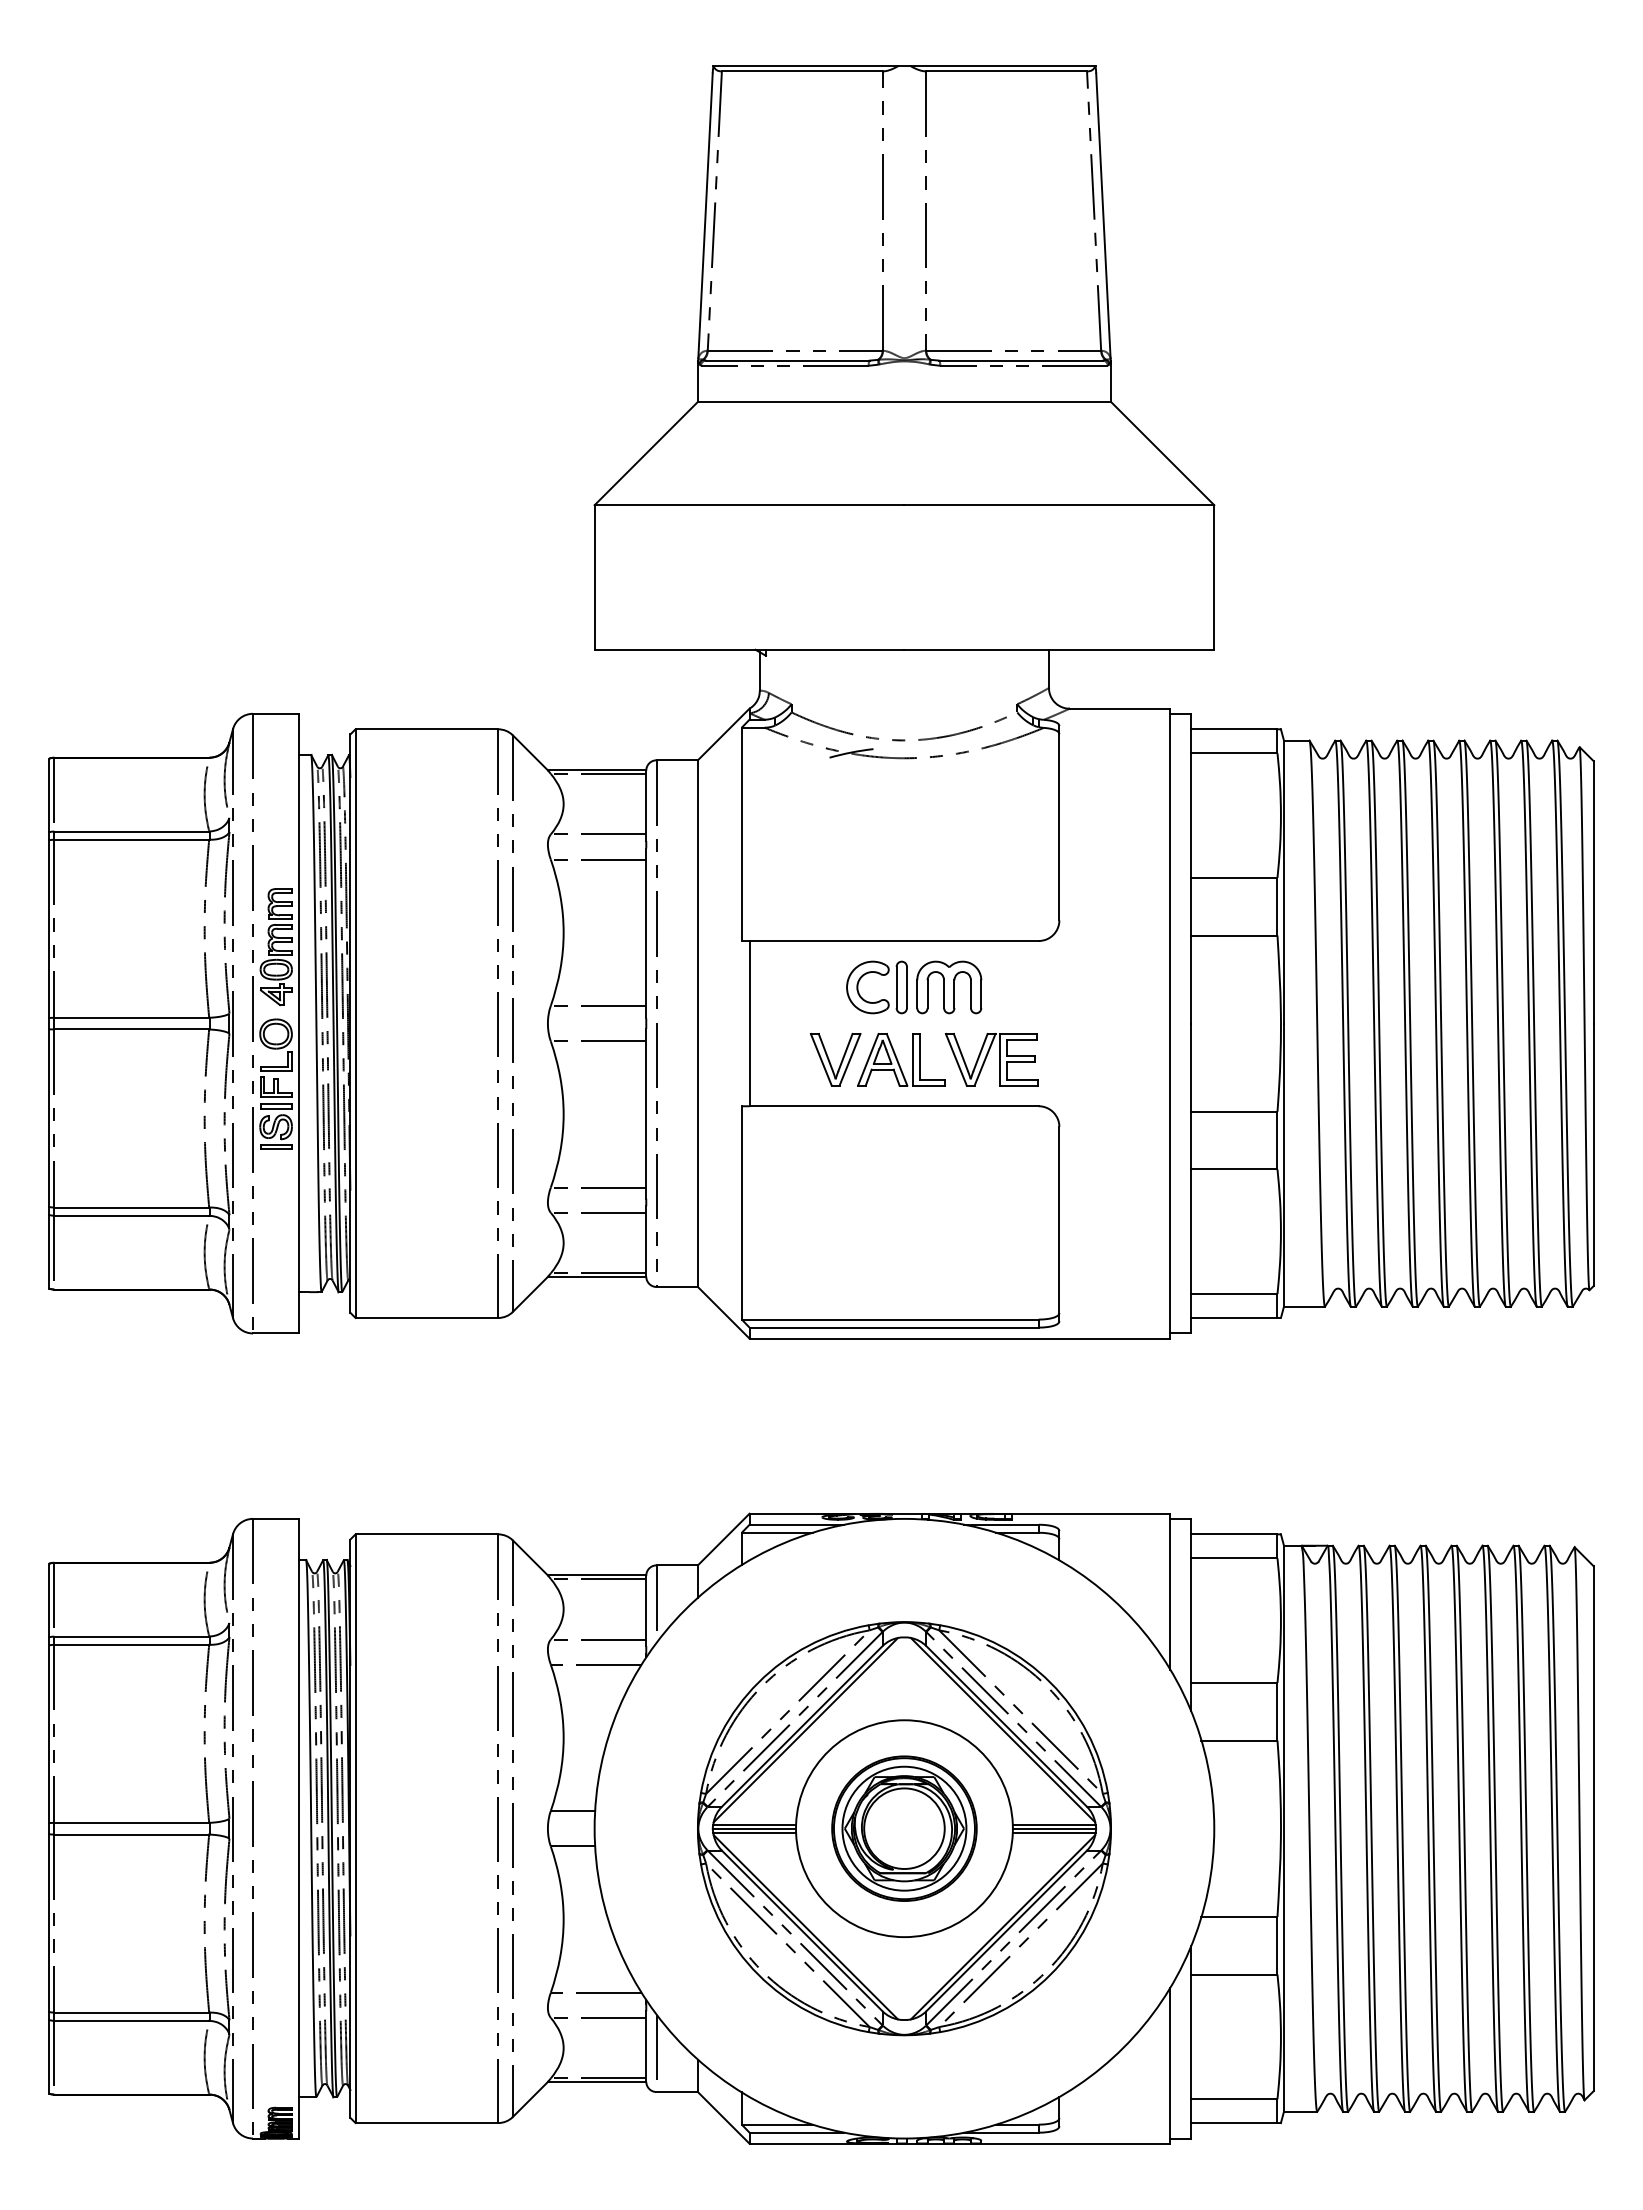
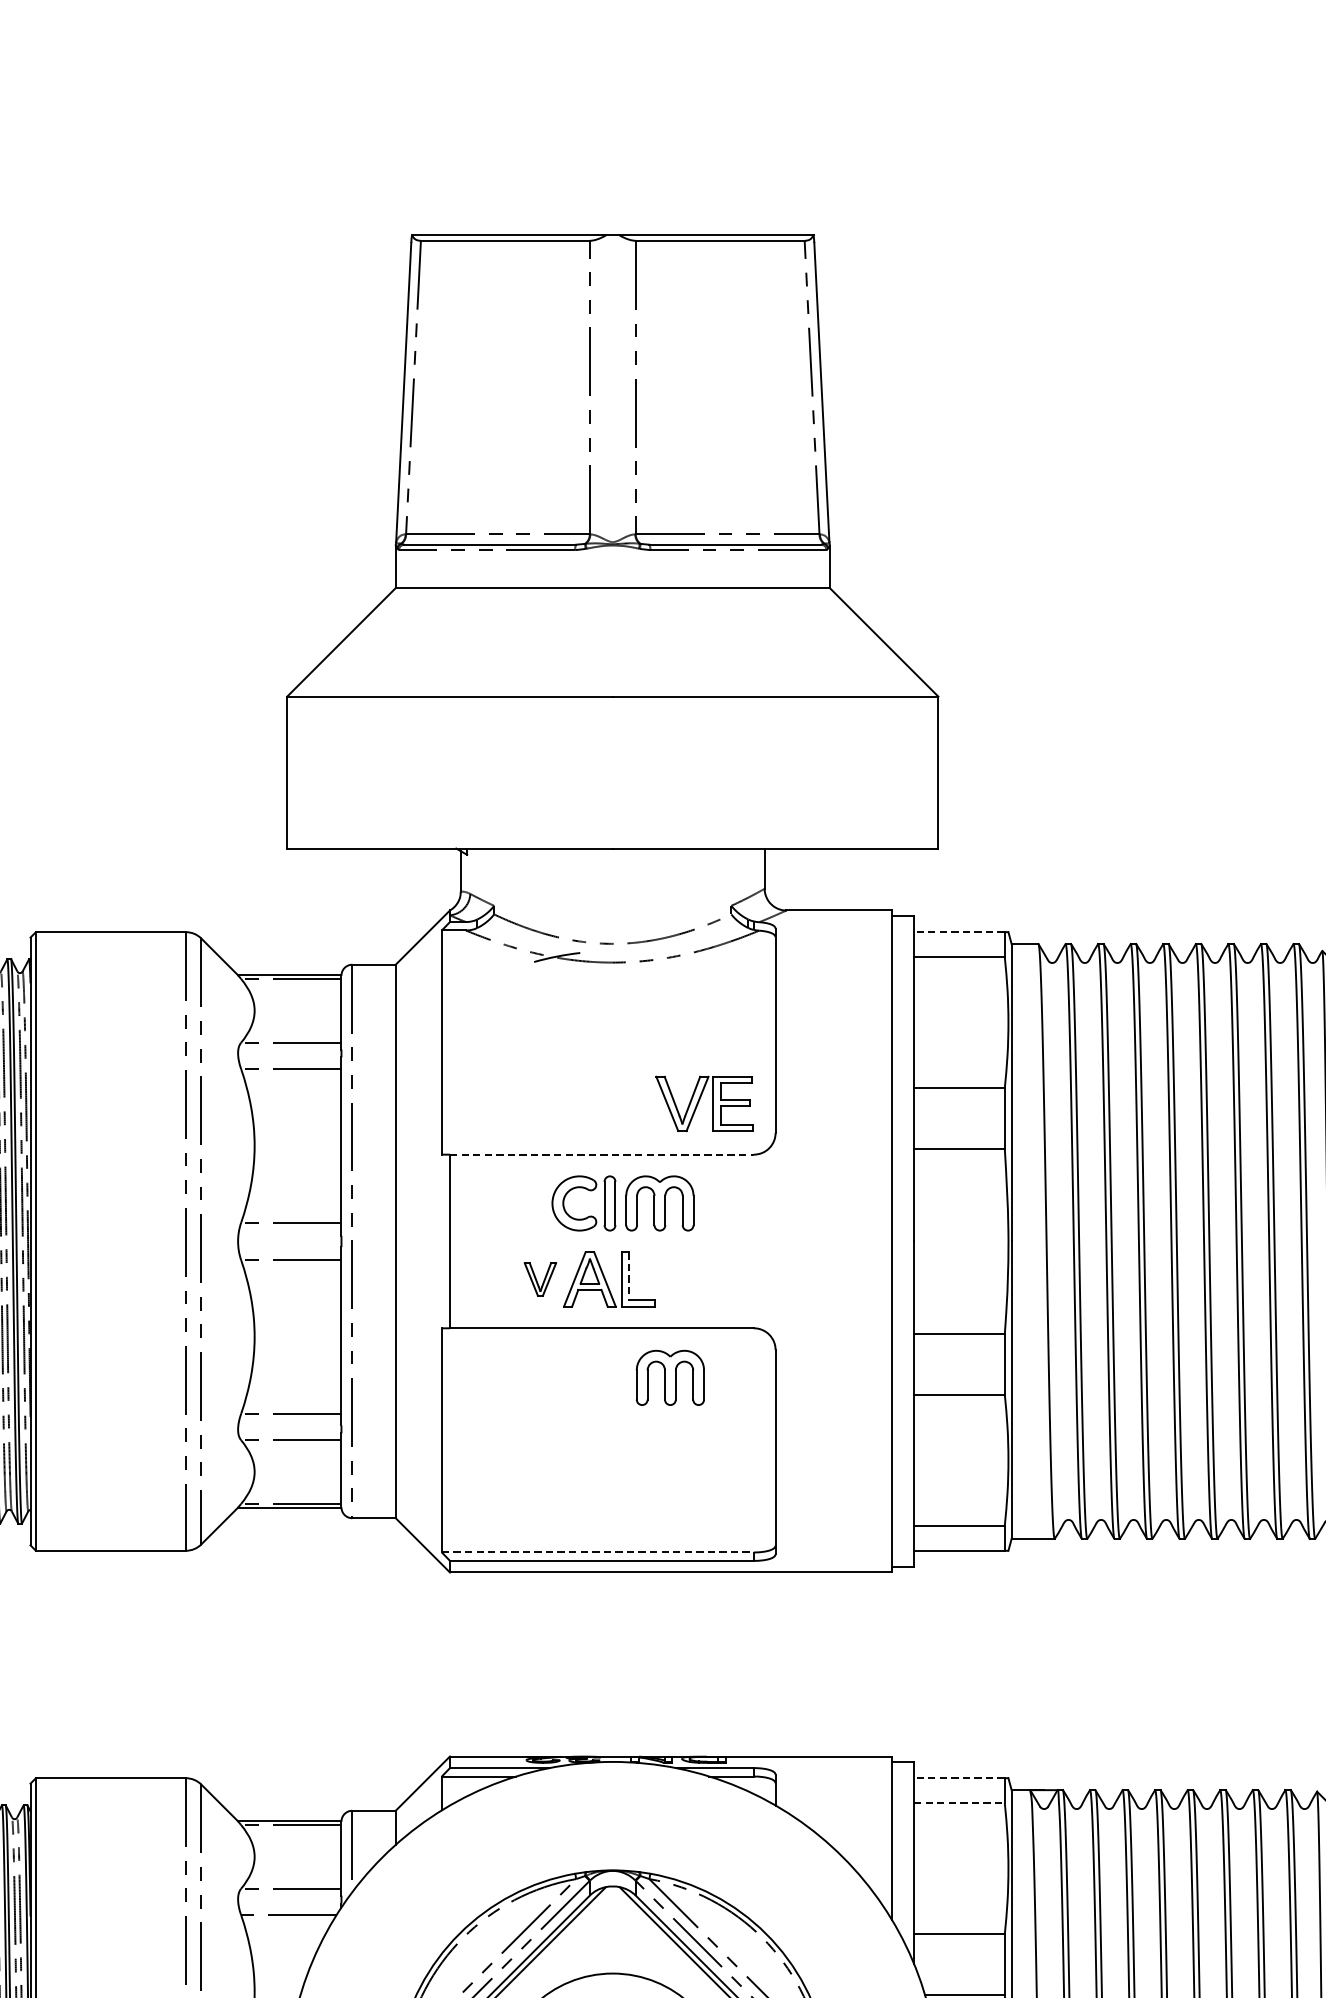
line: (1233, 729) -> (958, 932), solid -> dashed
line: (894, 941) -> (602, 1155), solid -> dashed
line: (920, 1056) -> (629, 1276), solid -> dashed
part: (835, 1059) -> (540, 1279), size x0.6
part: (991, 1059) -> (704, 1103), moved
part: (959, 1153) -> (670, 1377), added
line: (890, 1319) -> (598, 1552), solid -> dashed
line: (1233, 1534) -> (958, 1778), solid -> dashed
line: (1234, 1558) -> (959, 1803), solid -> dashed

